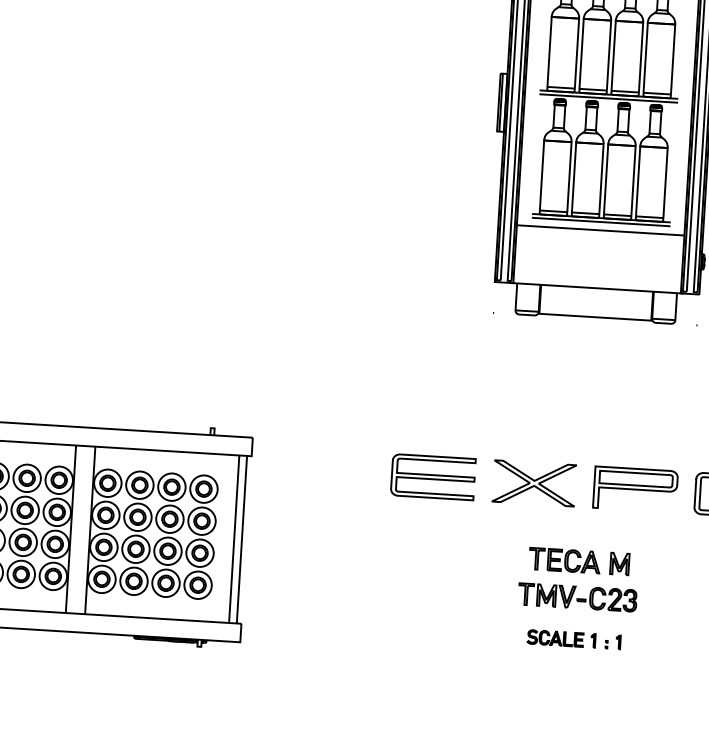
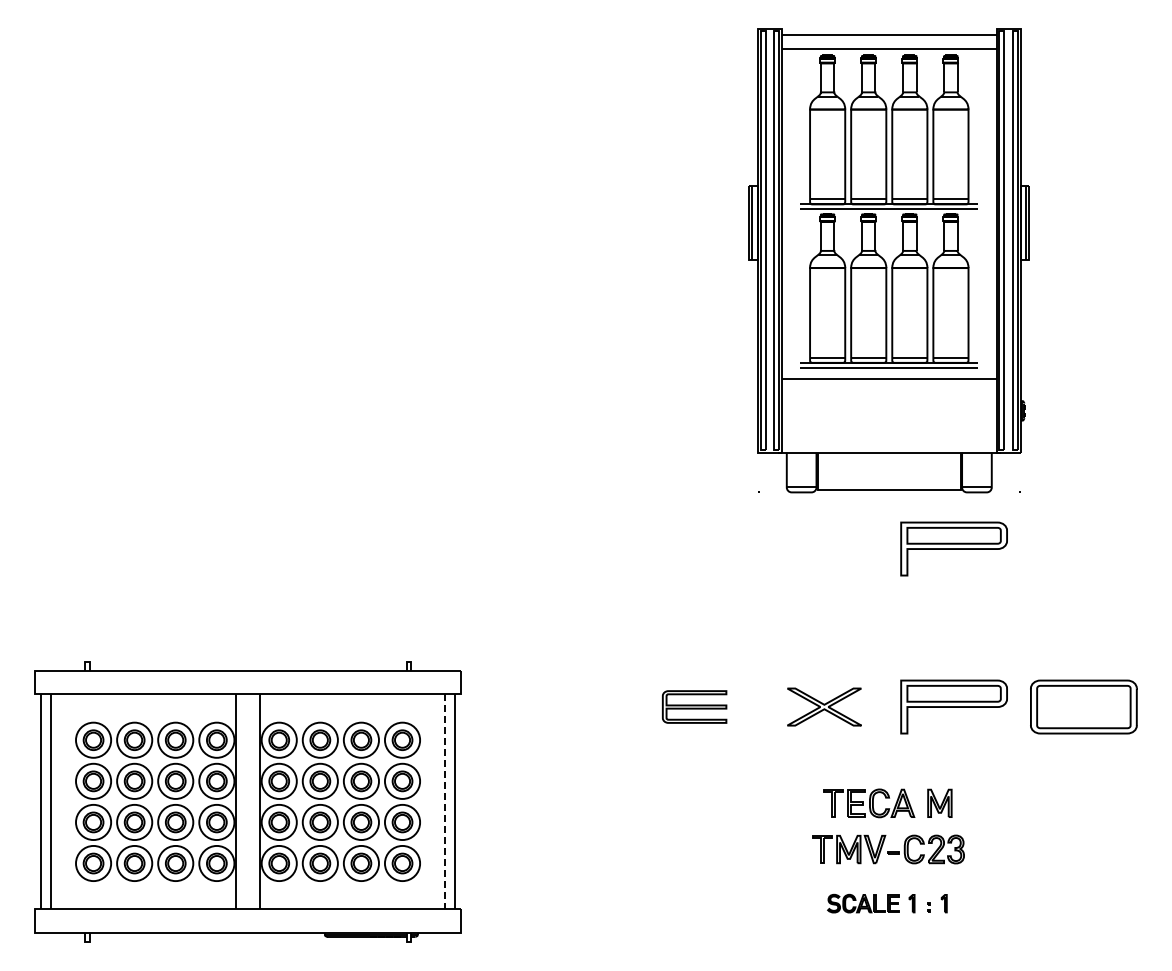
part: (642, 365) -> (953, 548), added
part: (433, 476) -> (694, 706), size x0.6
part: (534, 482) -> (824, 706), size x0.7
line: (234, 539) -> (445, 802), solid -> dashed

